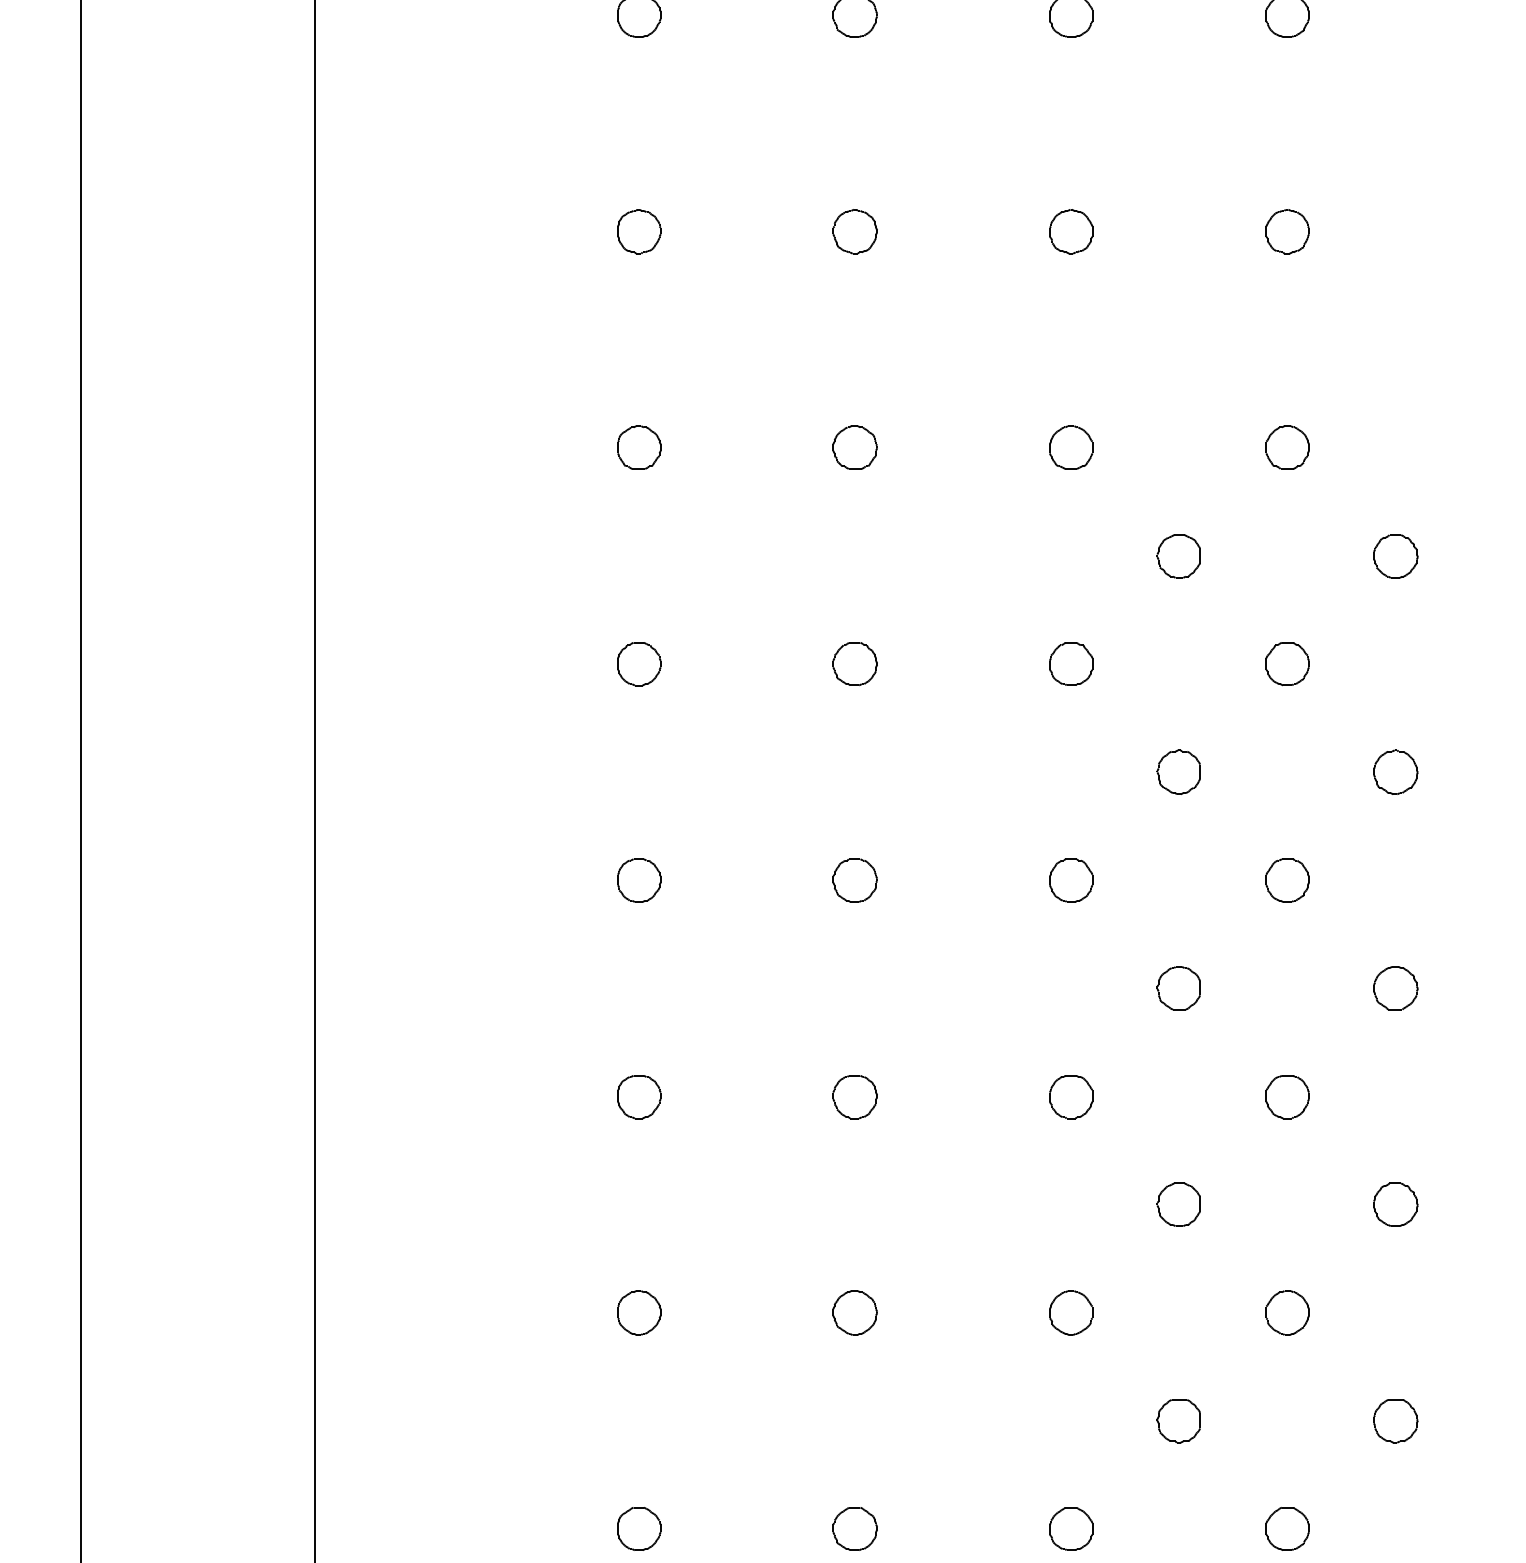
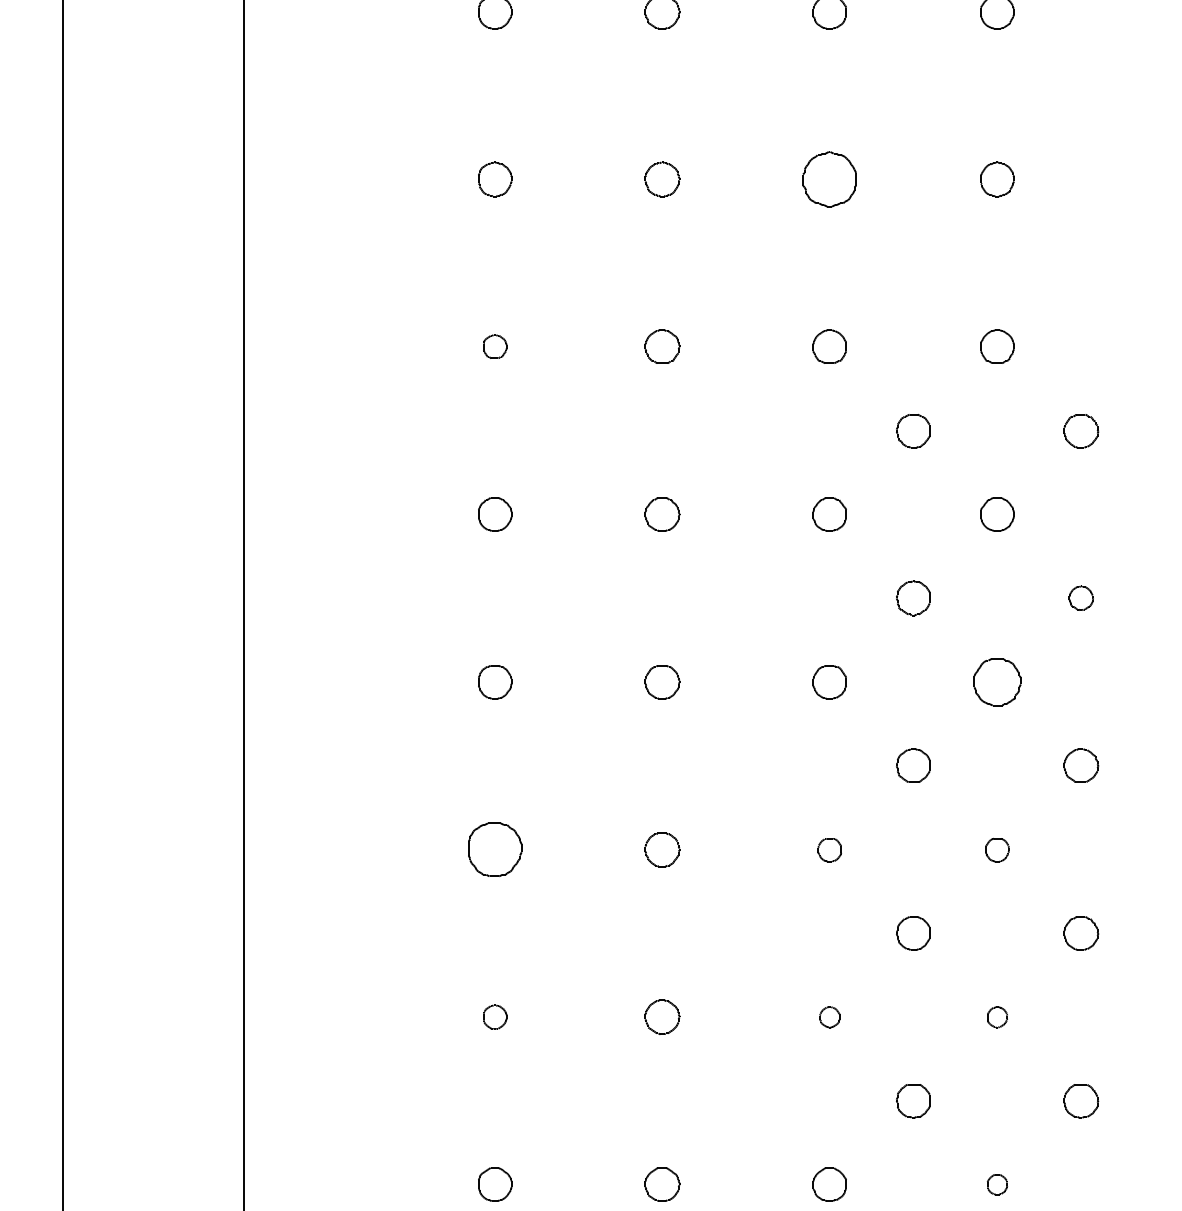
part: (1071, 231) -> (830, 179), size x1.6
part: (639, 447) -> (495, 346), size x0.7
part: (1395, 771) -> (1081, 597), size x0.7
part: (1287, 880) -> (997, 682), size x1.4
part: (639, 1097) -> (495, 850), size x1.6
part: (1071, 1097) -> (830, 850), size x0.7
part: (1287, 1097) -> (997, 850), size x0.7
part: (639, 1312) -> (495, 1016), size x0.7
part: (1071, 1312) -> (830, 1016), size x0.6
part: (1287, 1312) -> (997, 1016), size x0.6
part: (1287, 1528) -> (997, 1184), size x0.6

